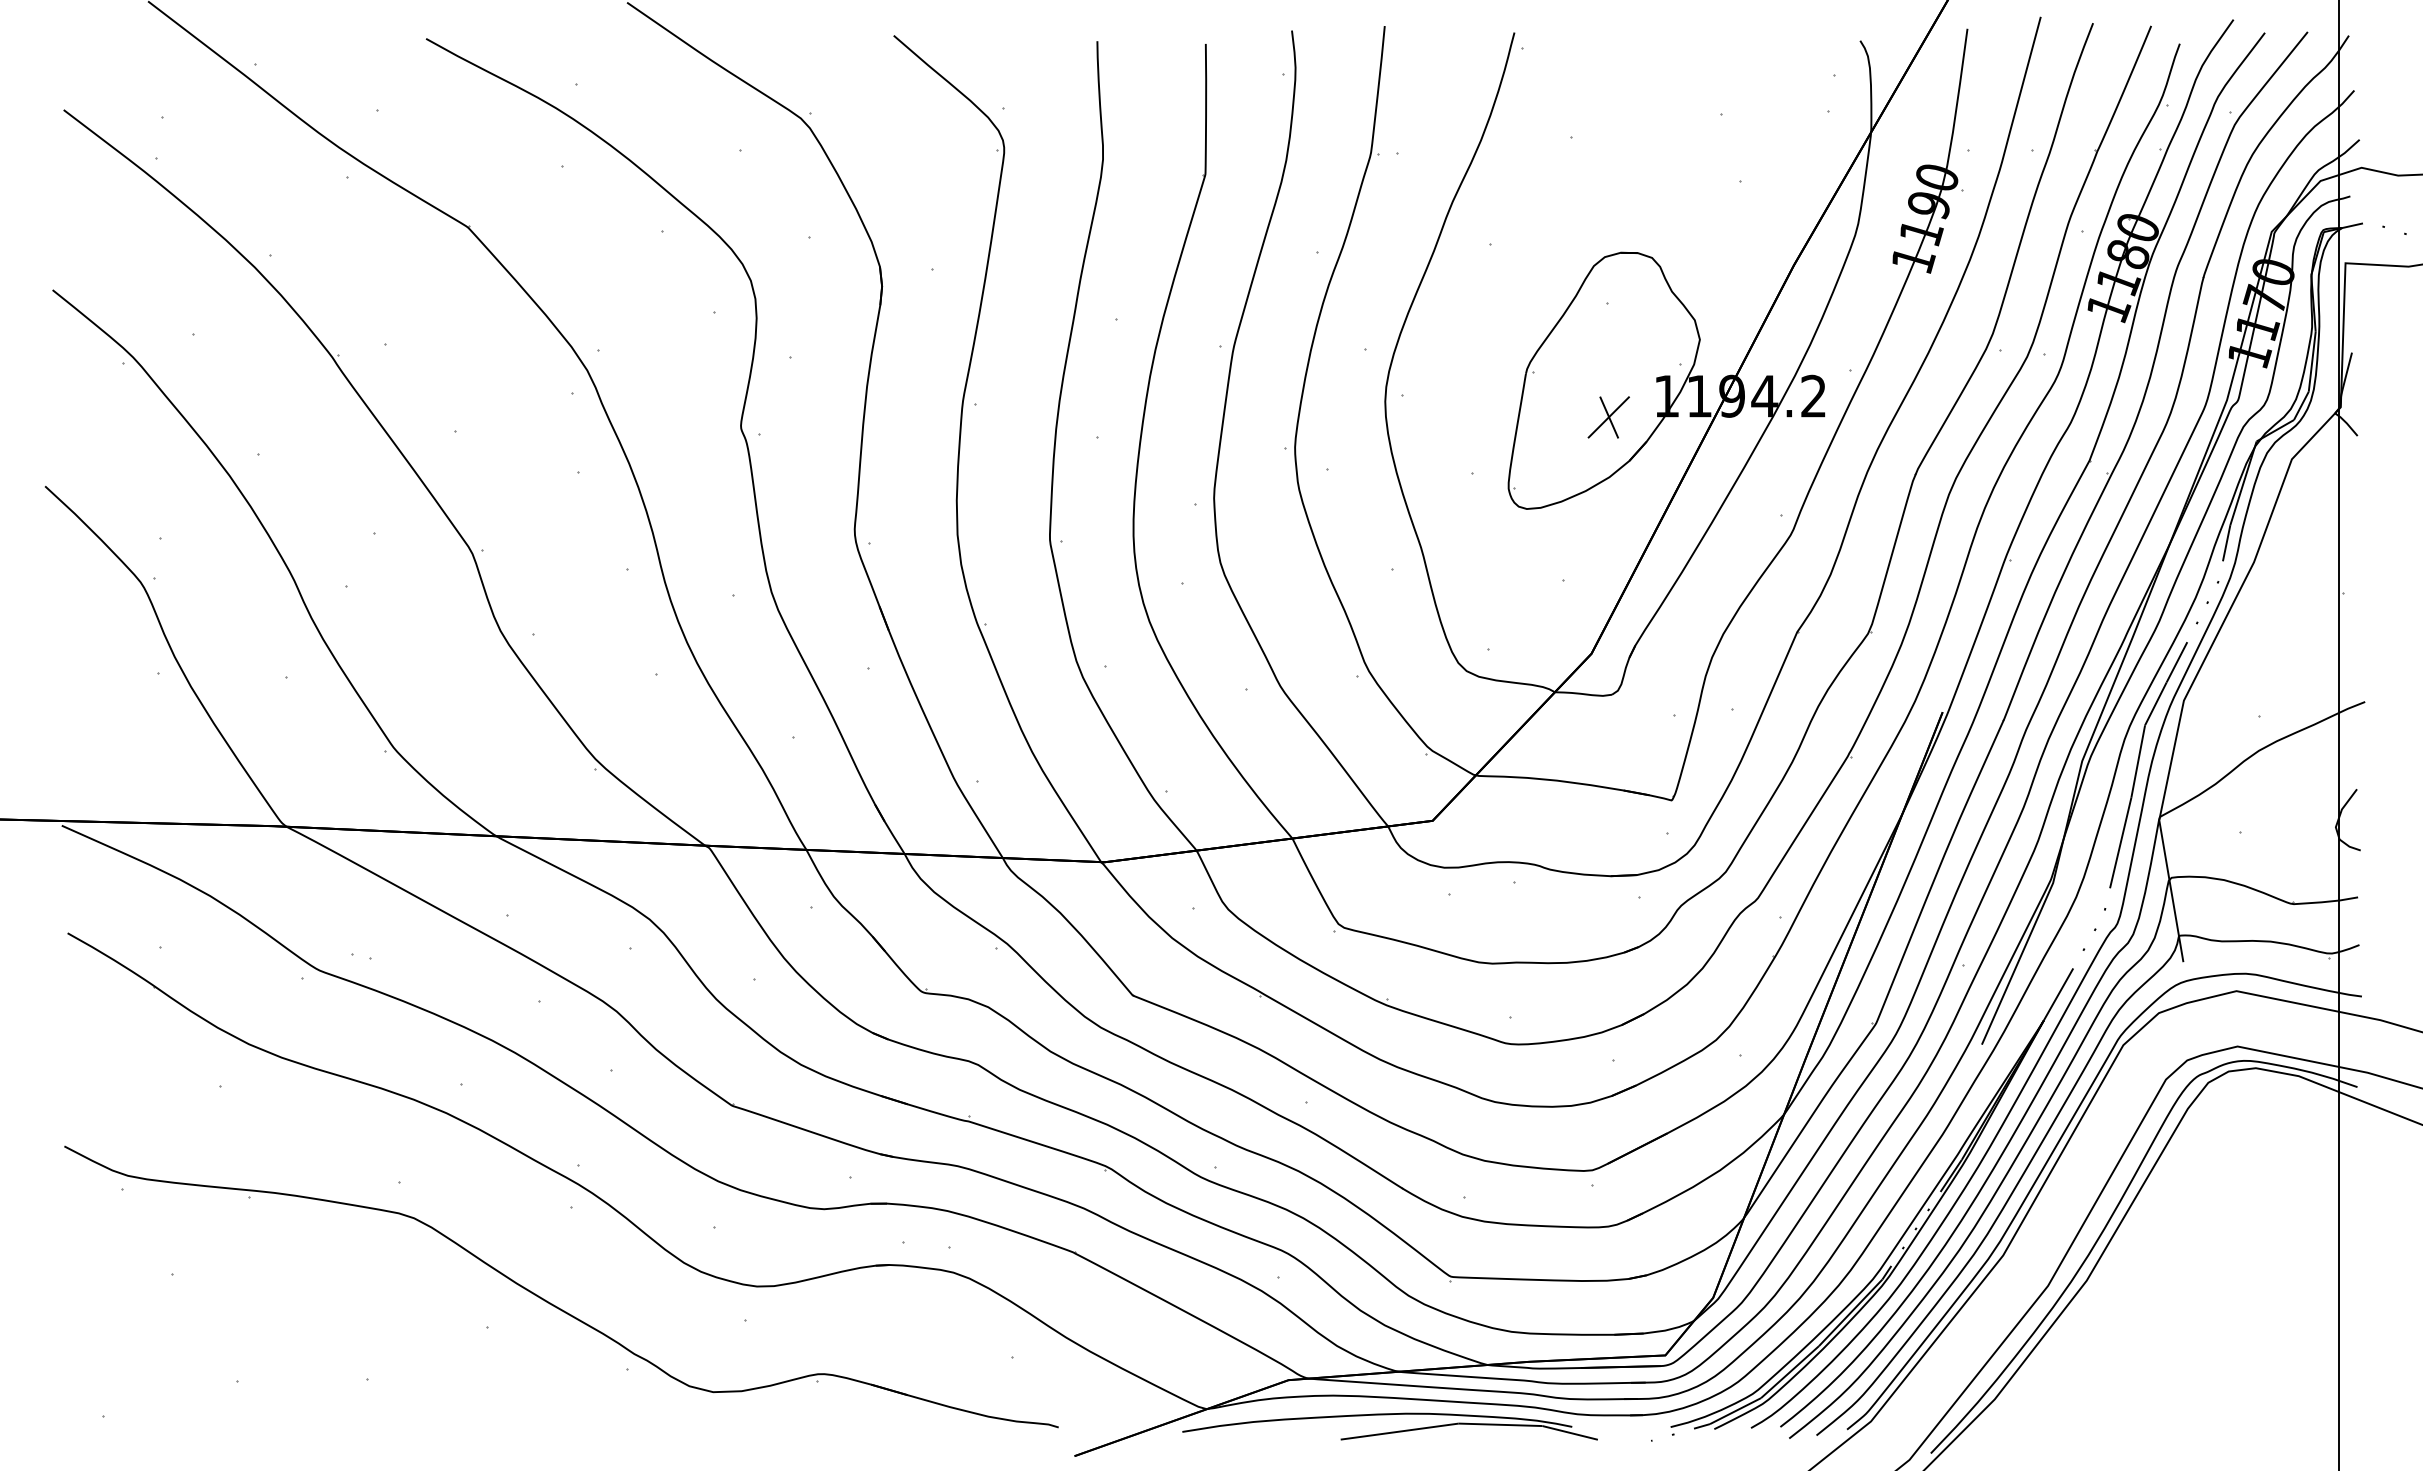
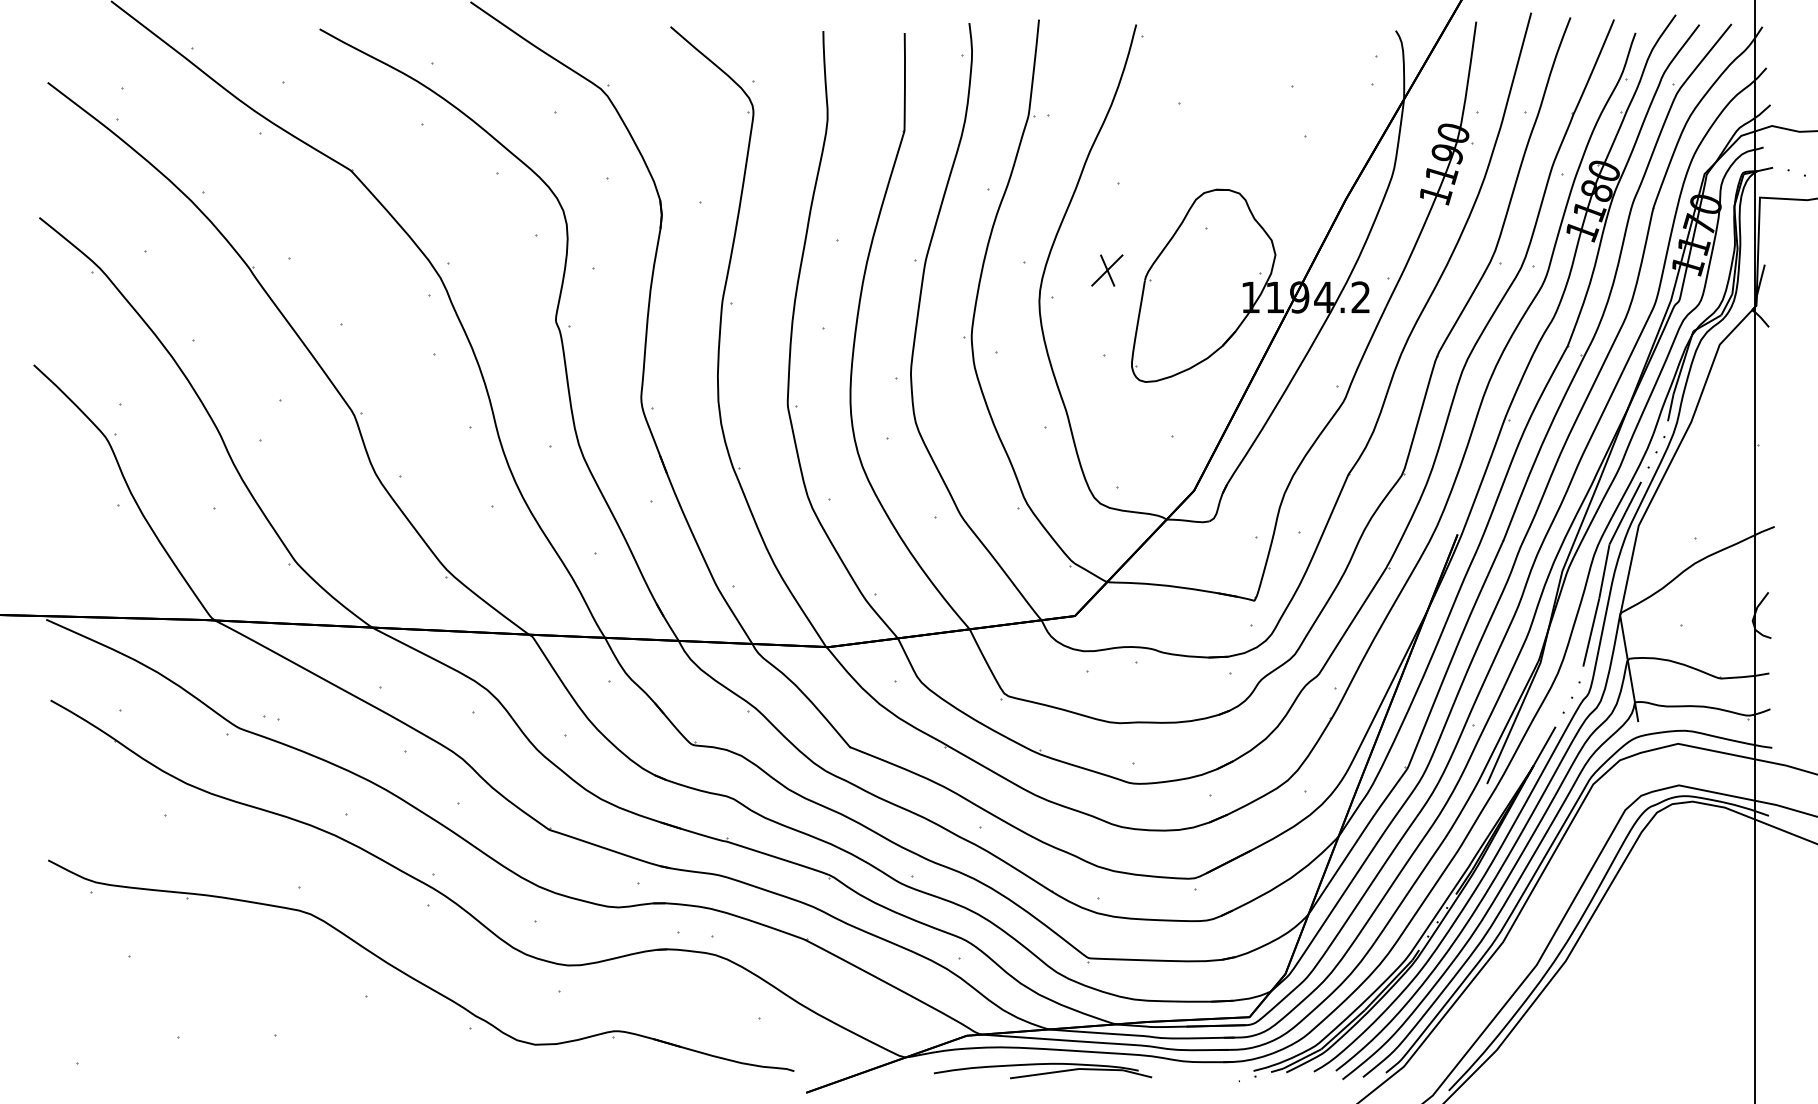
part: (1608, 417) -> (1107, 270), moved
part: (1389, 1426) -> (1042, 1070), size x0.7

